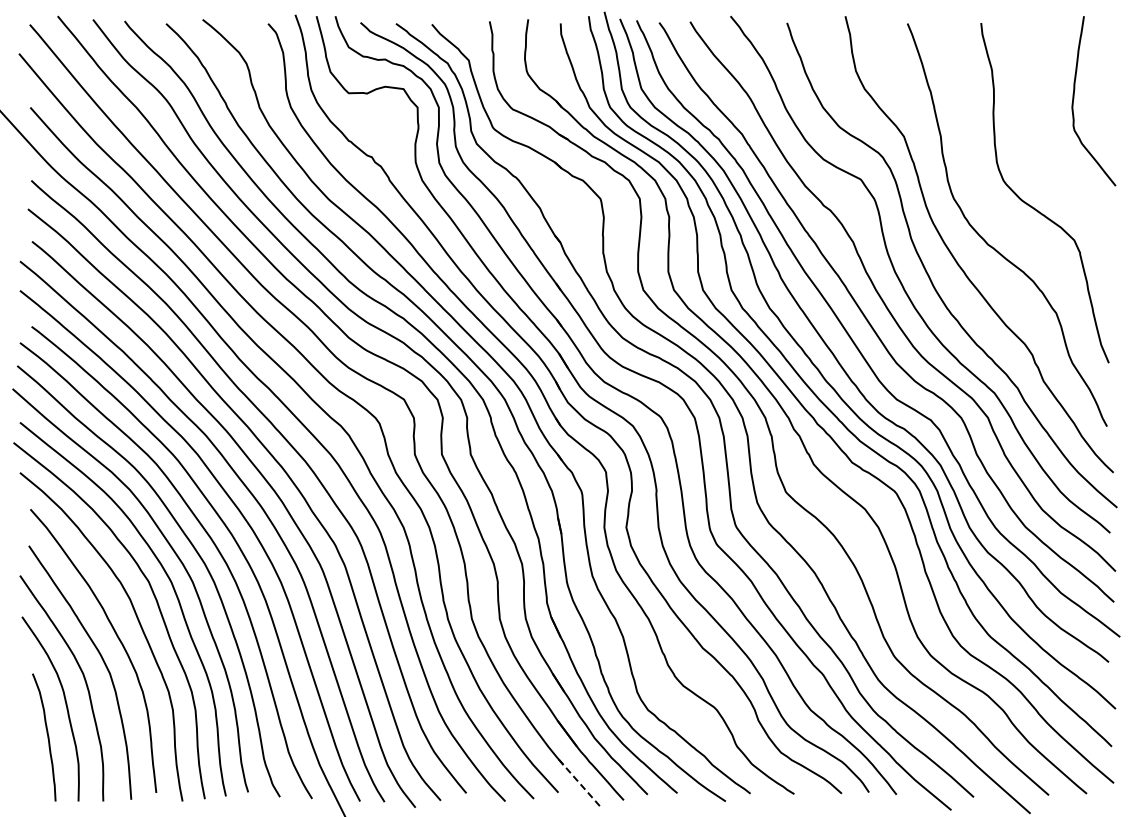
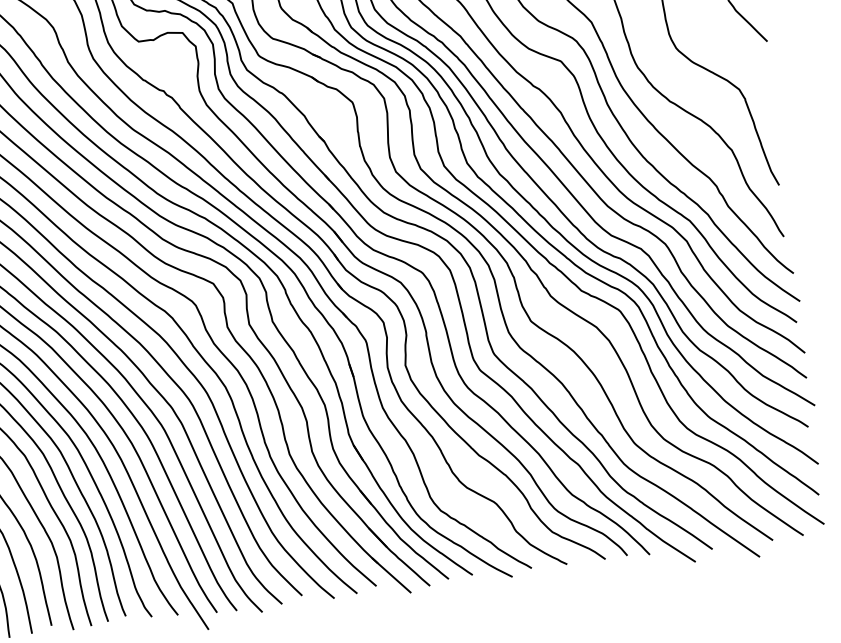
line: (578, 781) -> (391, 575), dashed -> solid

